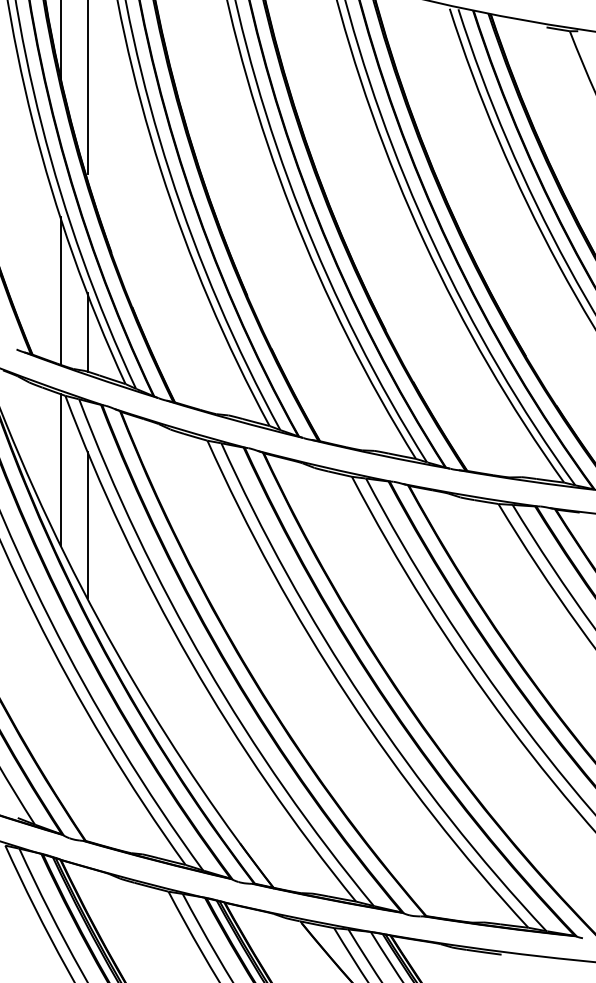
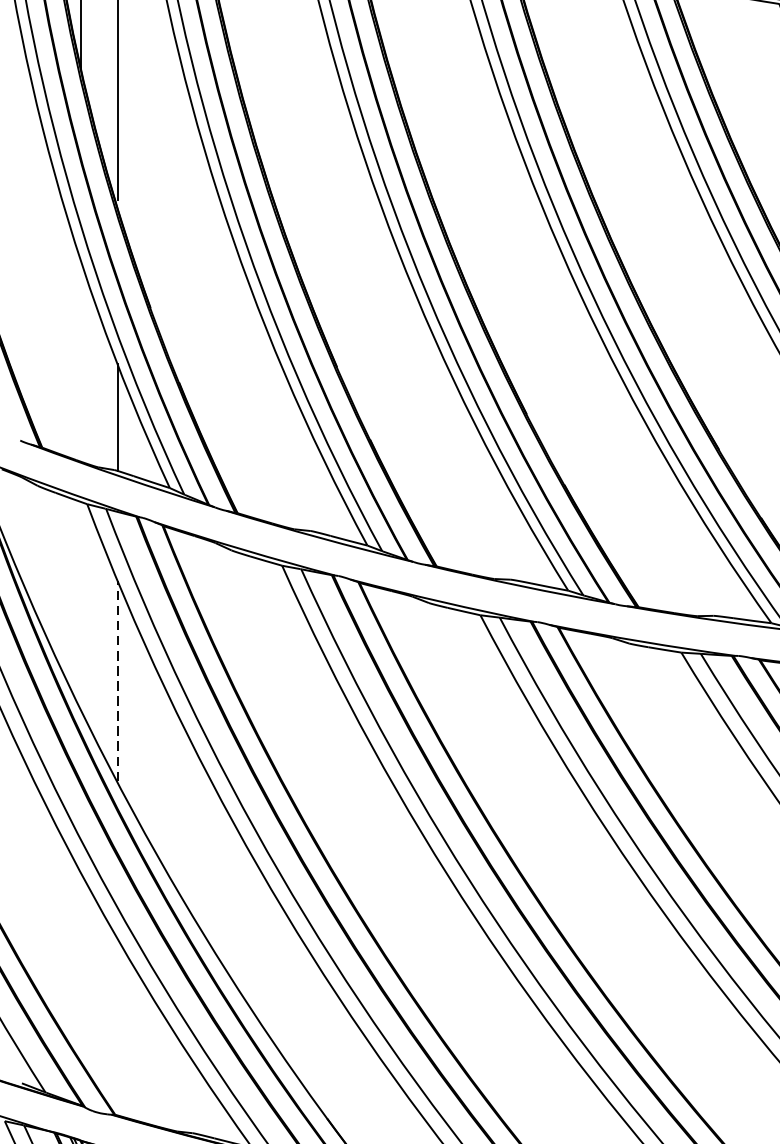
line: (60, 290) -> (80, 359), removed
line: (60, 469) -> (80, 605), removed
line: (87, 524) -> (117, 680), solid -> dashed

